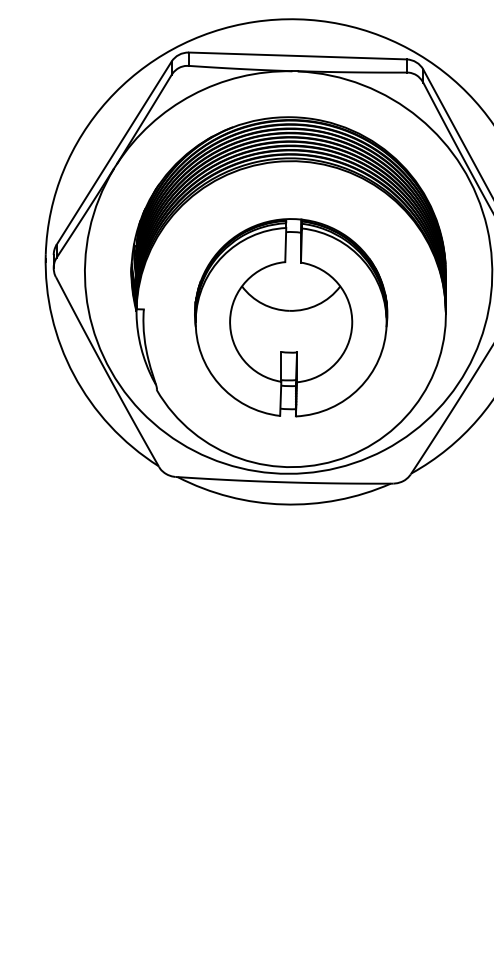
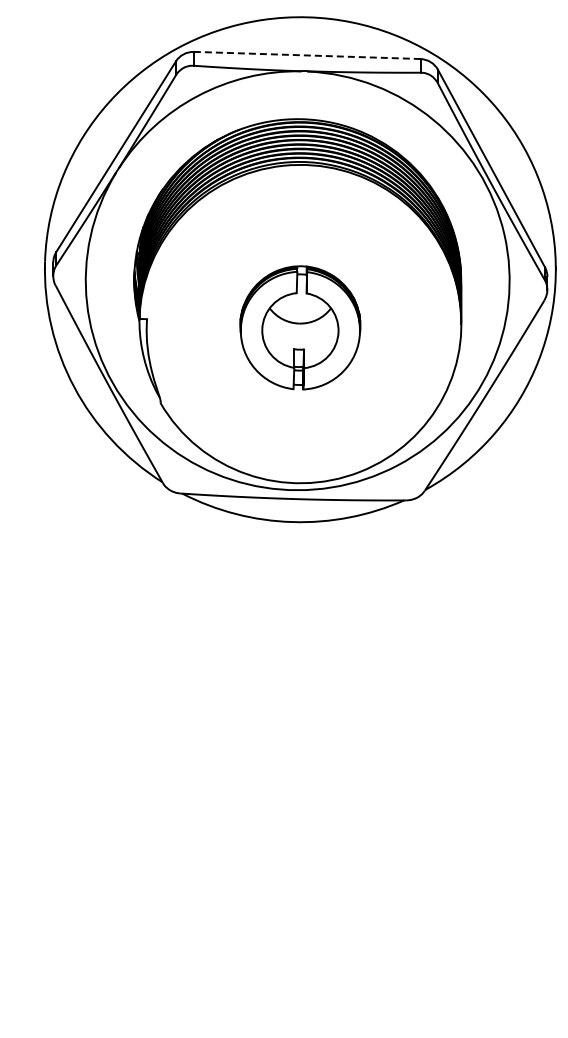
line: (298, 56) -> (307, 55), solid -> dashed
part: (291, 317) -> (300, 327), size x0.6

